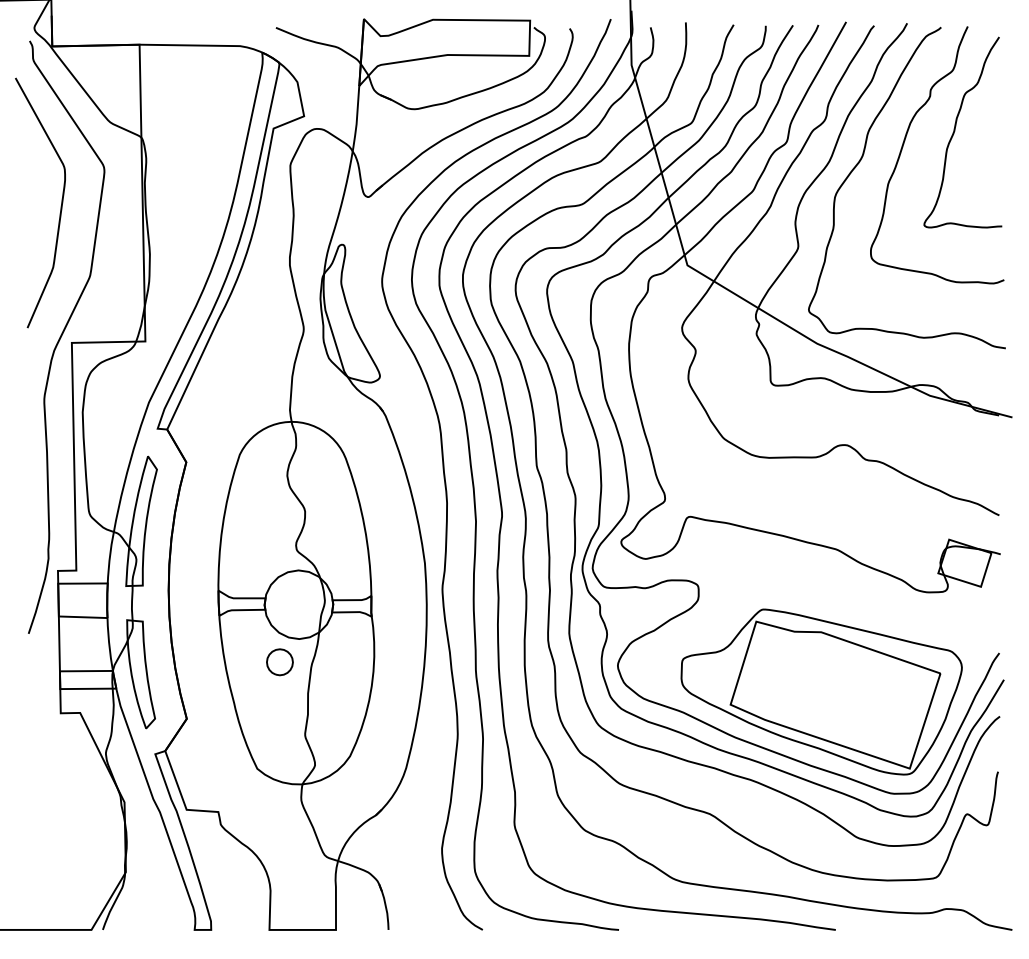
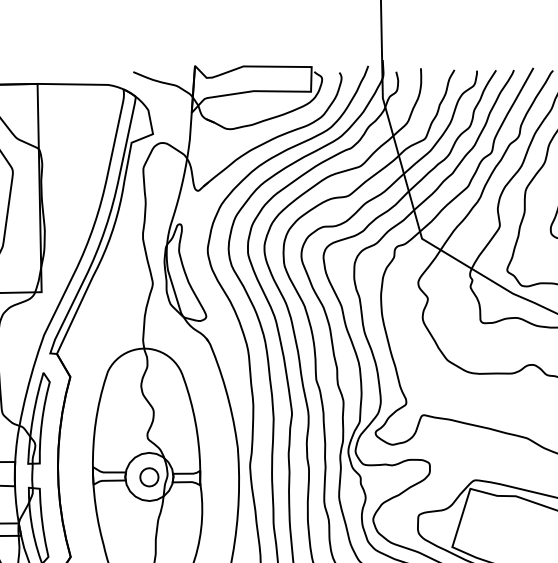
part: (279, 662) -> (149, 477), moved

